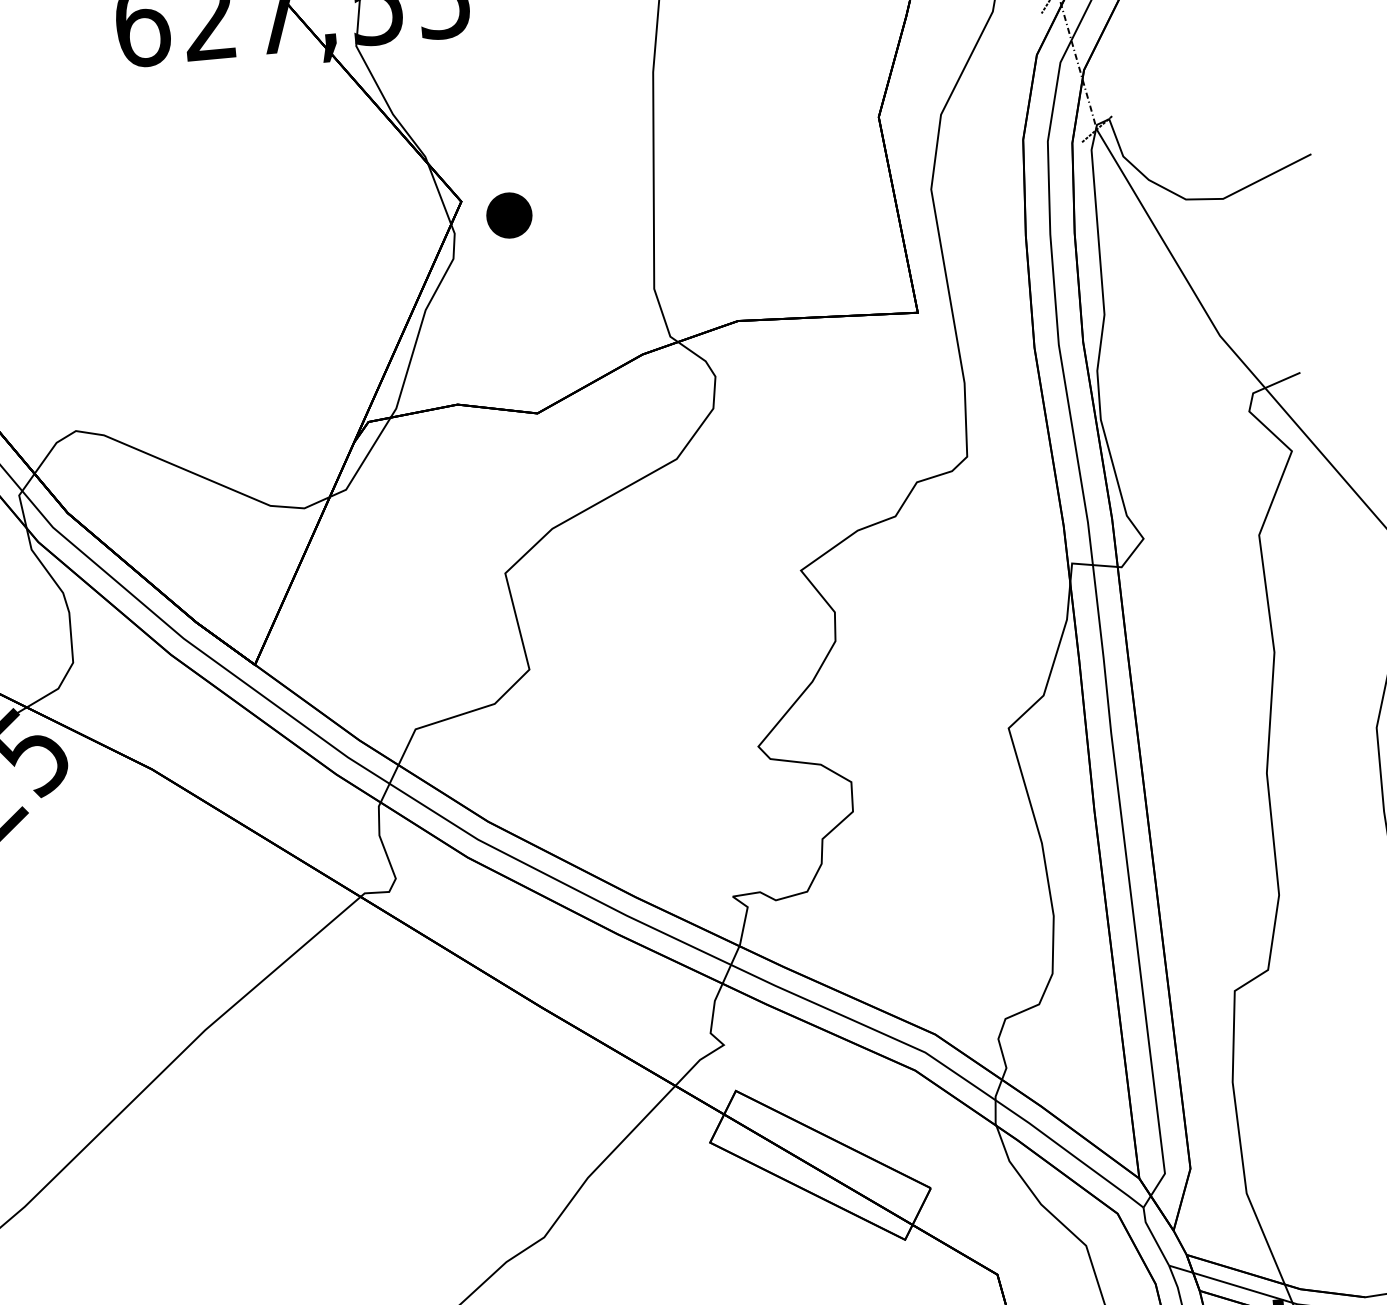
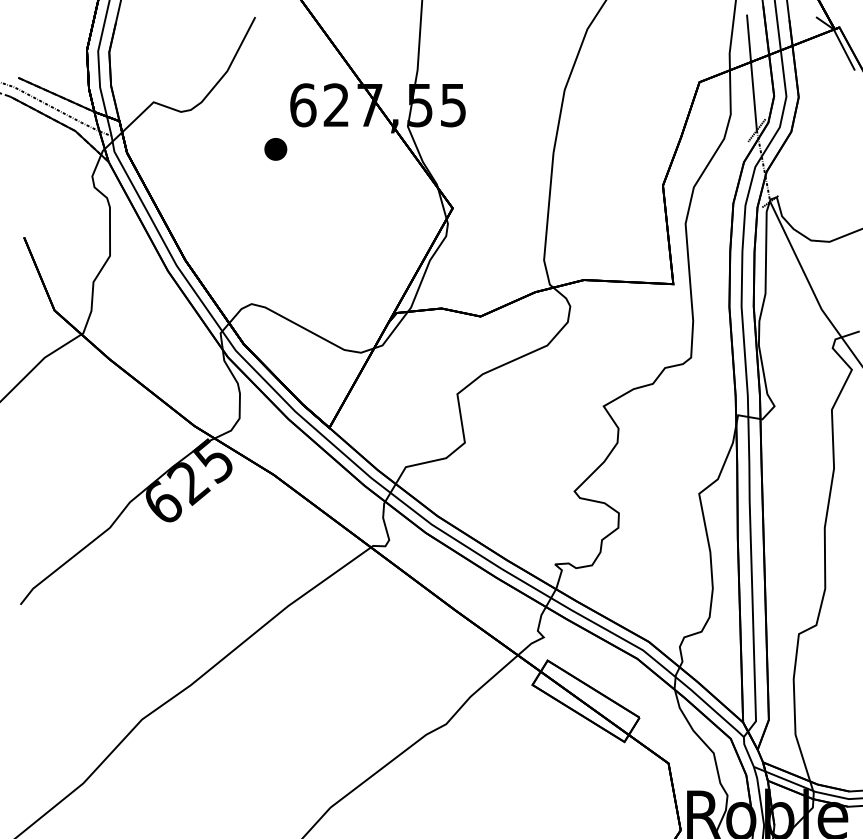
part: (508, 215) -> (275, 149), moved

